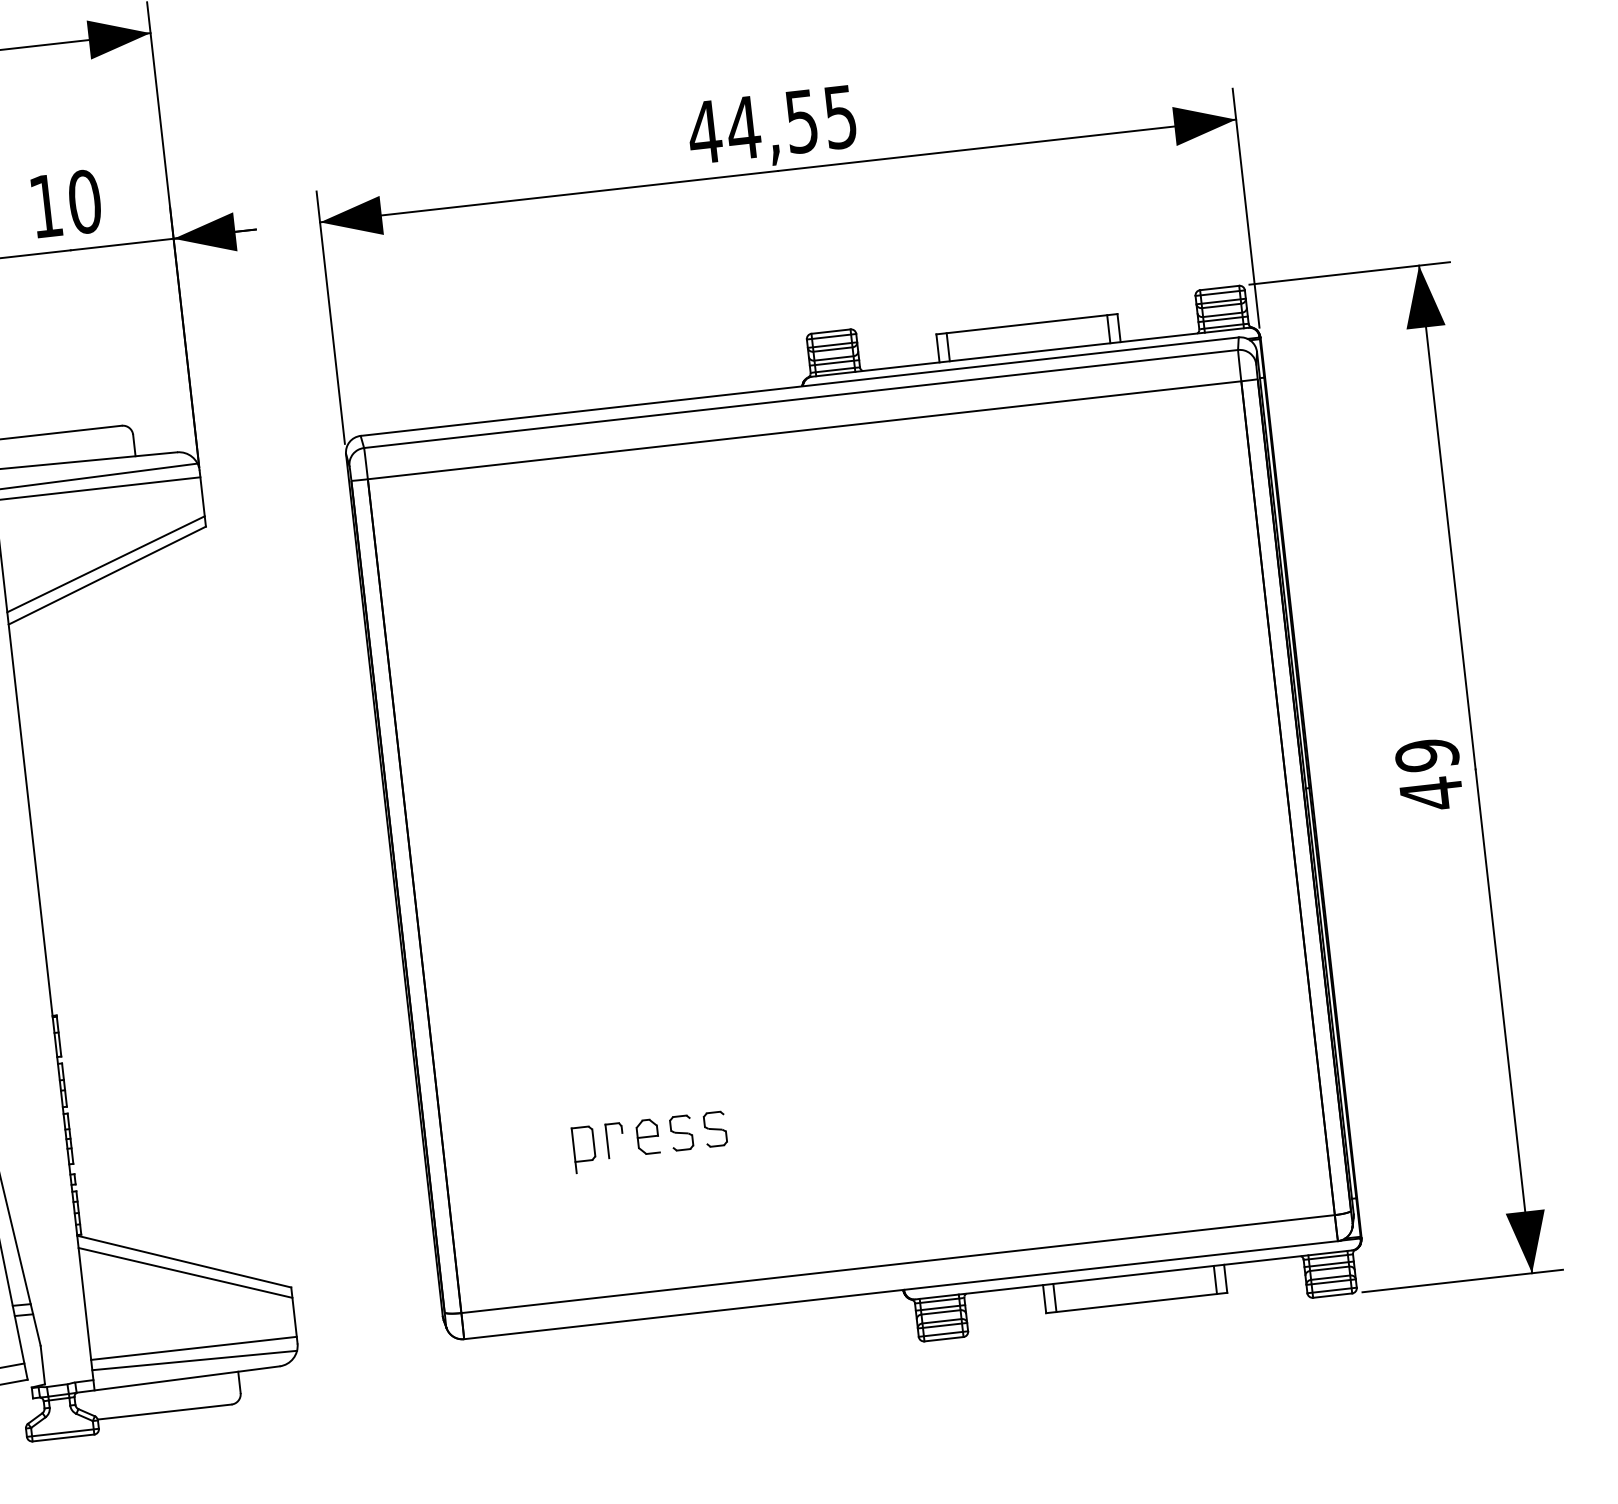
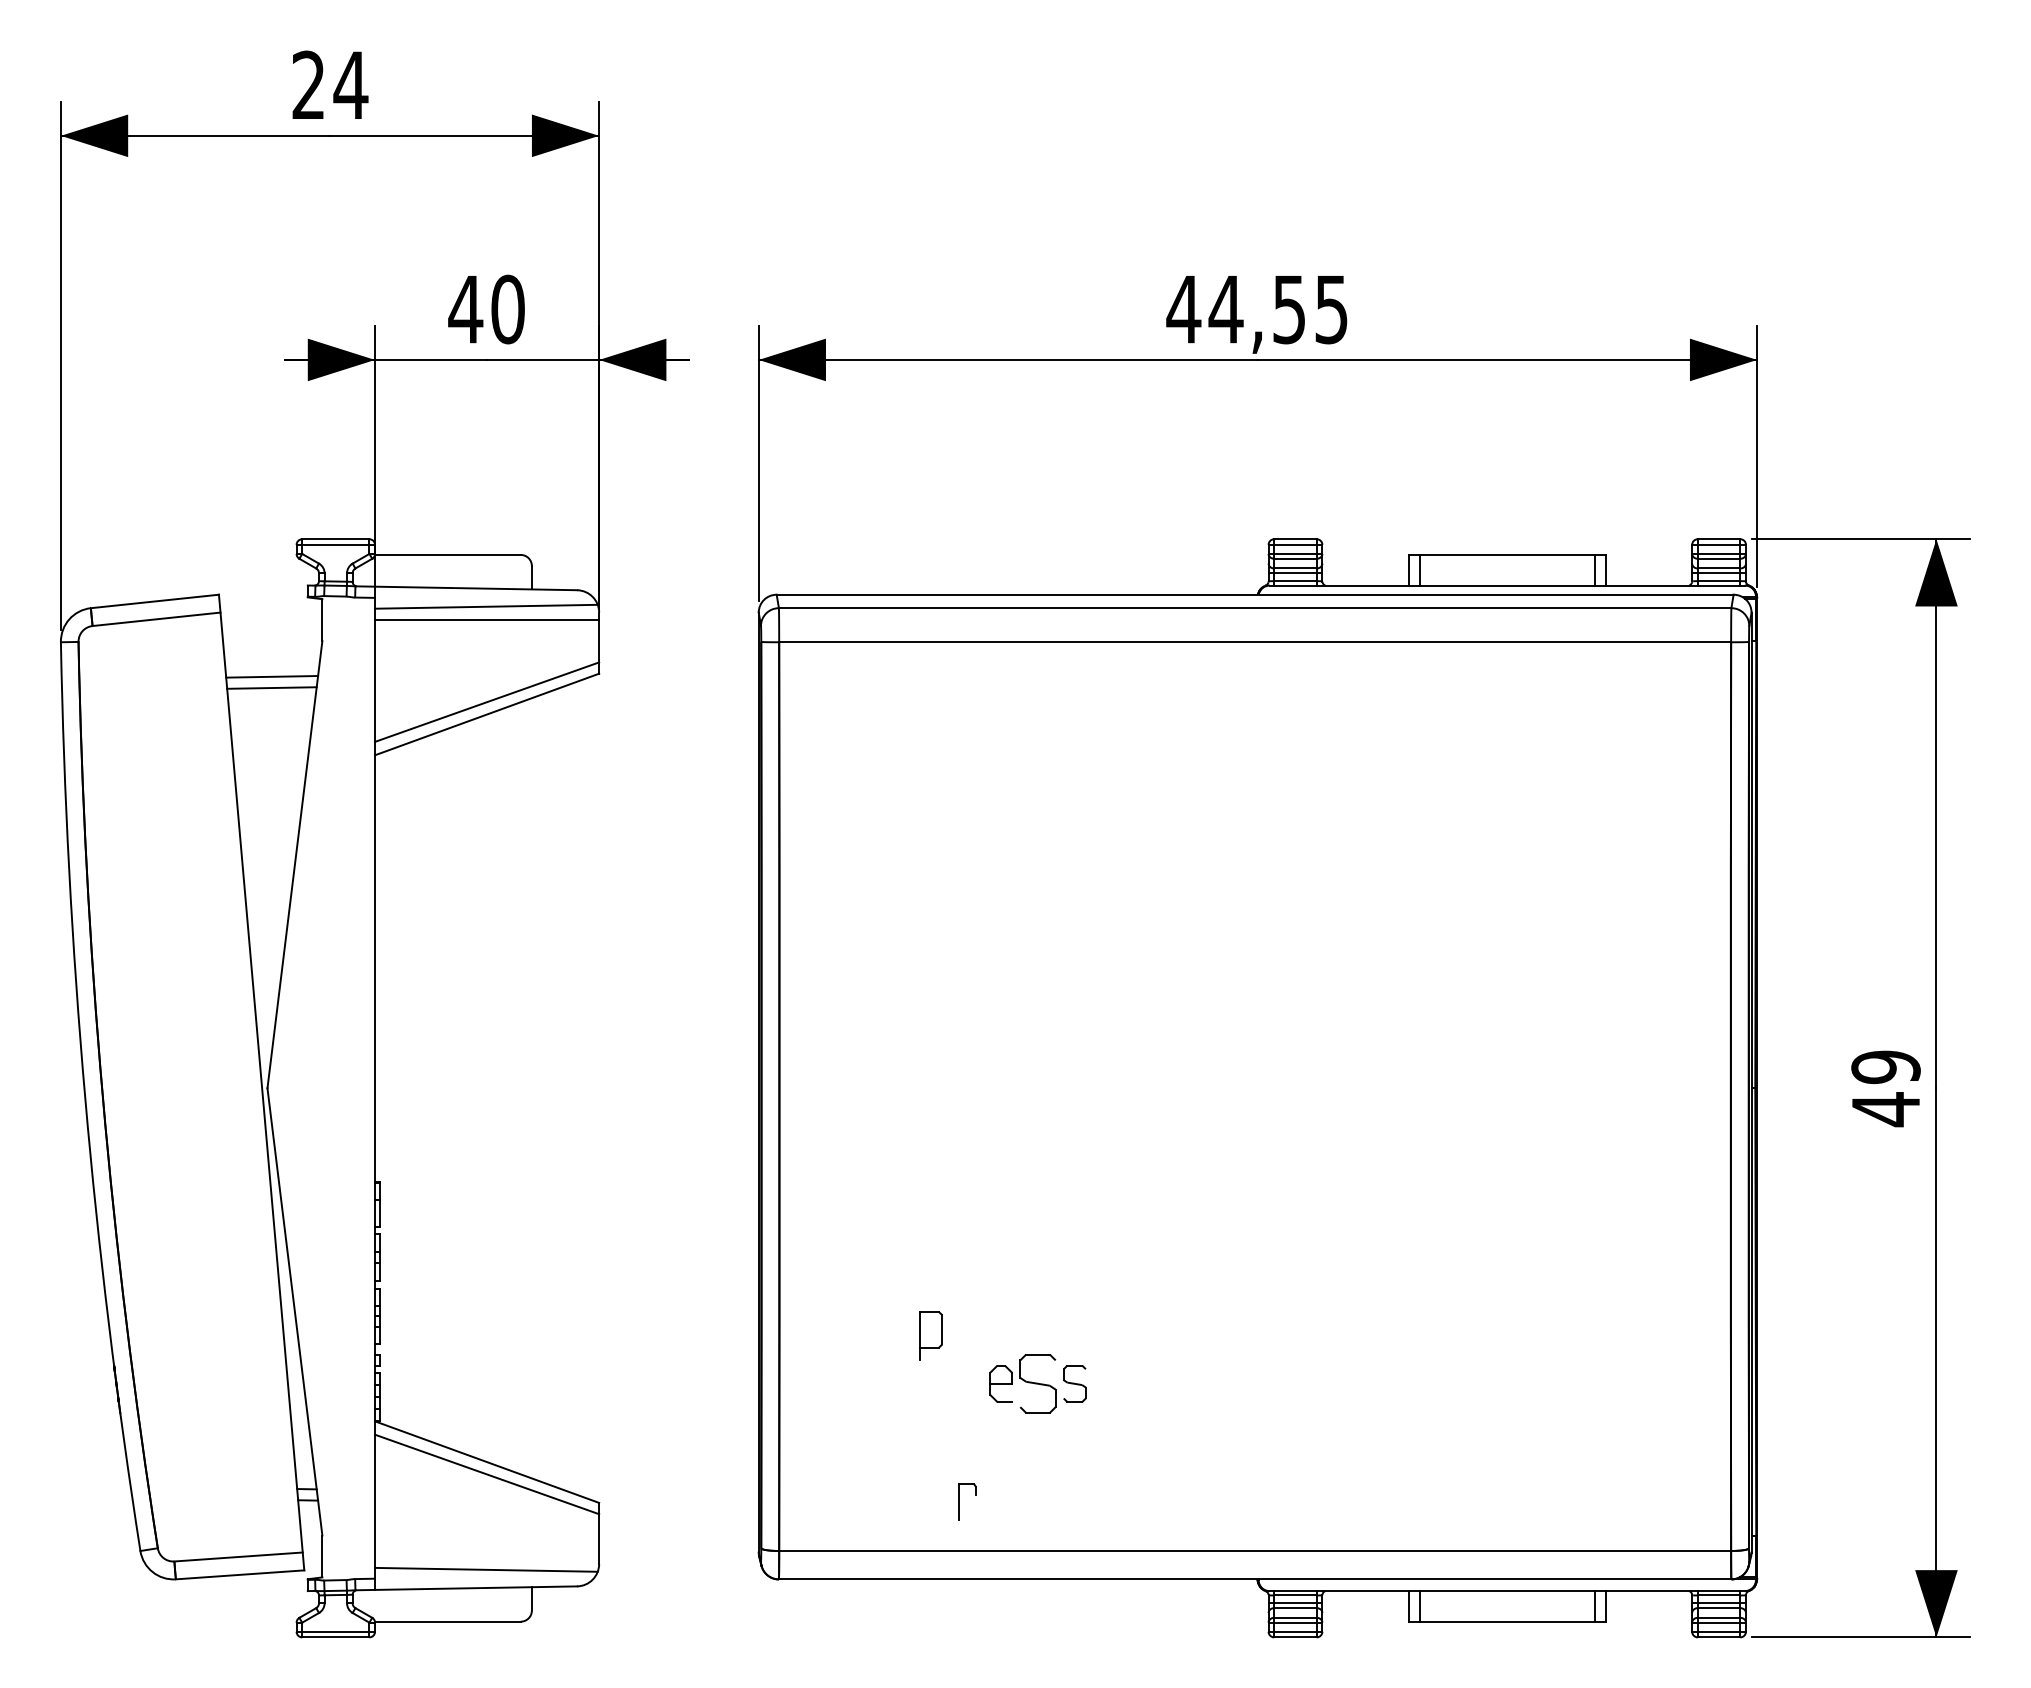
text: (45, 206) -> (465, 309), 10 -> 40
part: (681, 1132) -> (1037, 1383), size x1.6
part: (607, 1141) -> (959, 1501), moved
part: (583, 1149) -> (930, 1335), moved
line: (194, 1348) -> (487, 1556), removed

